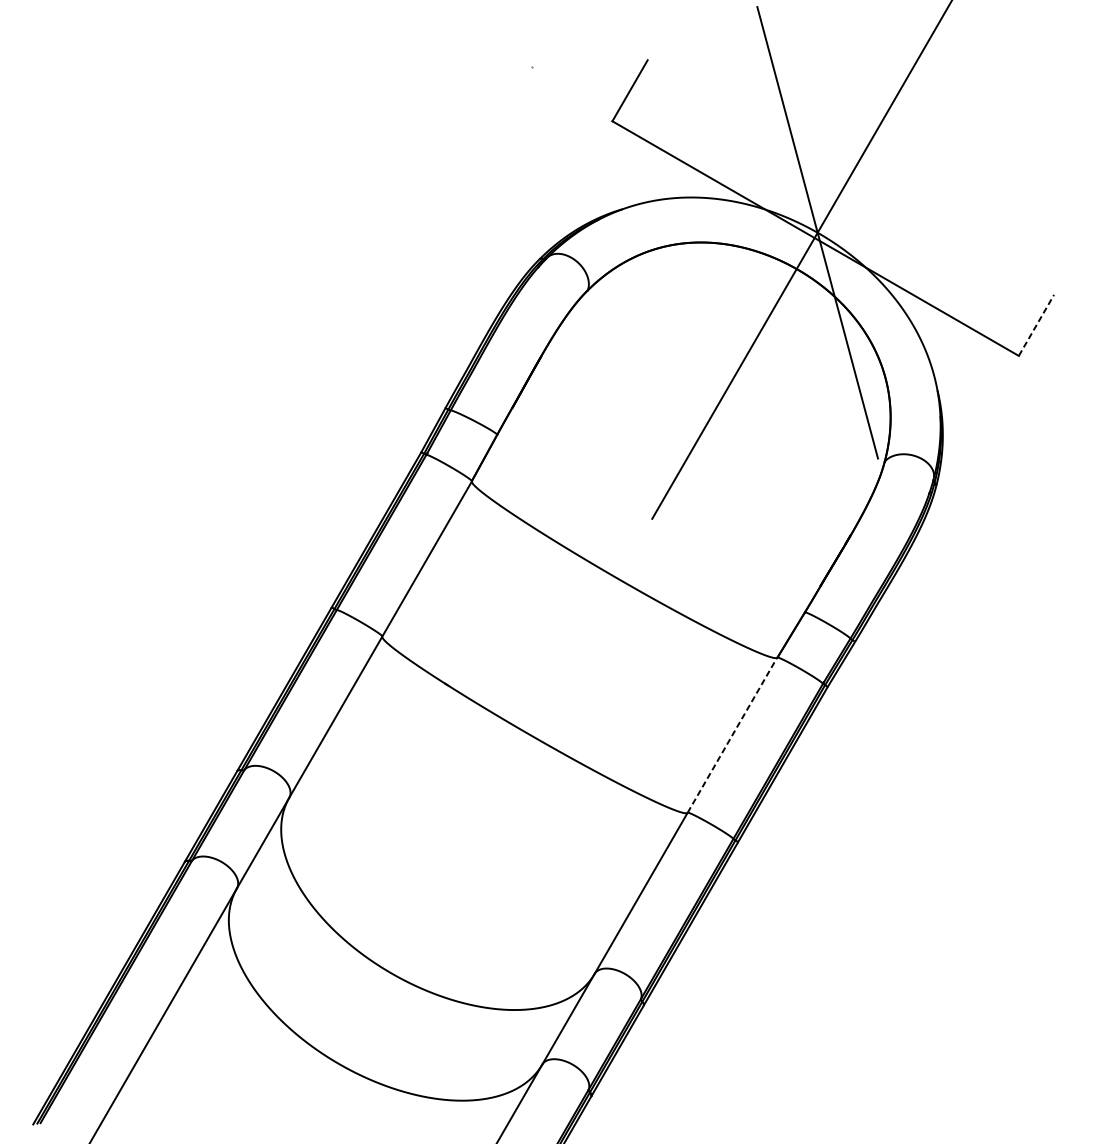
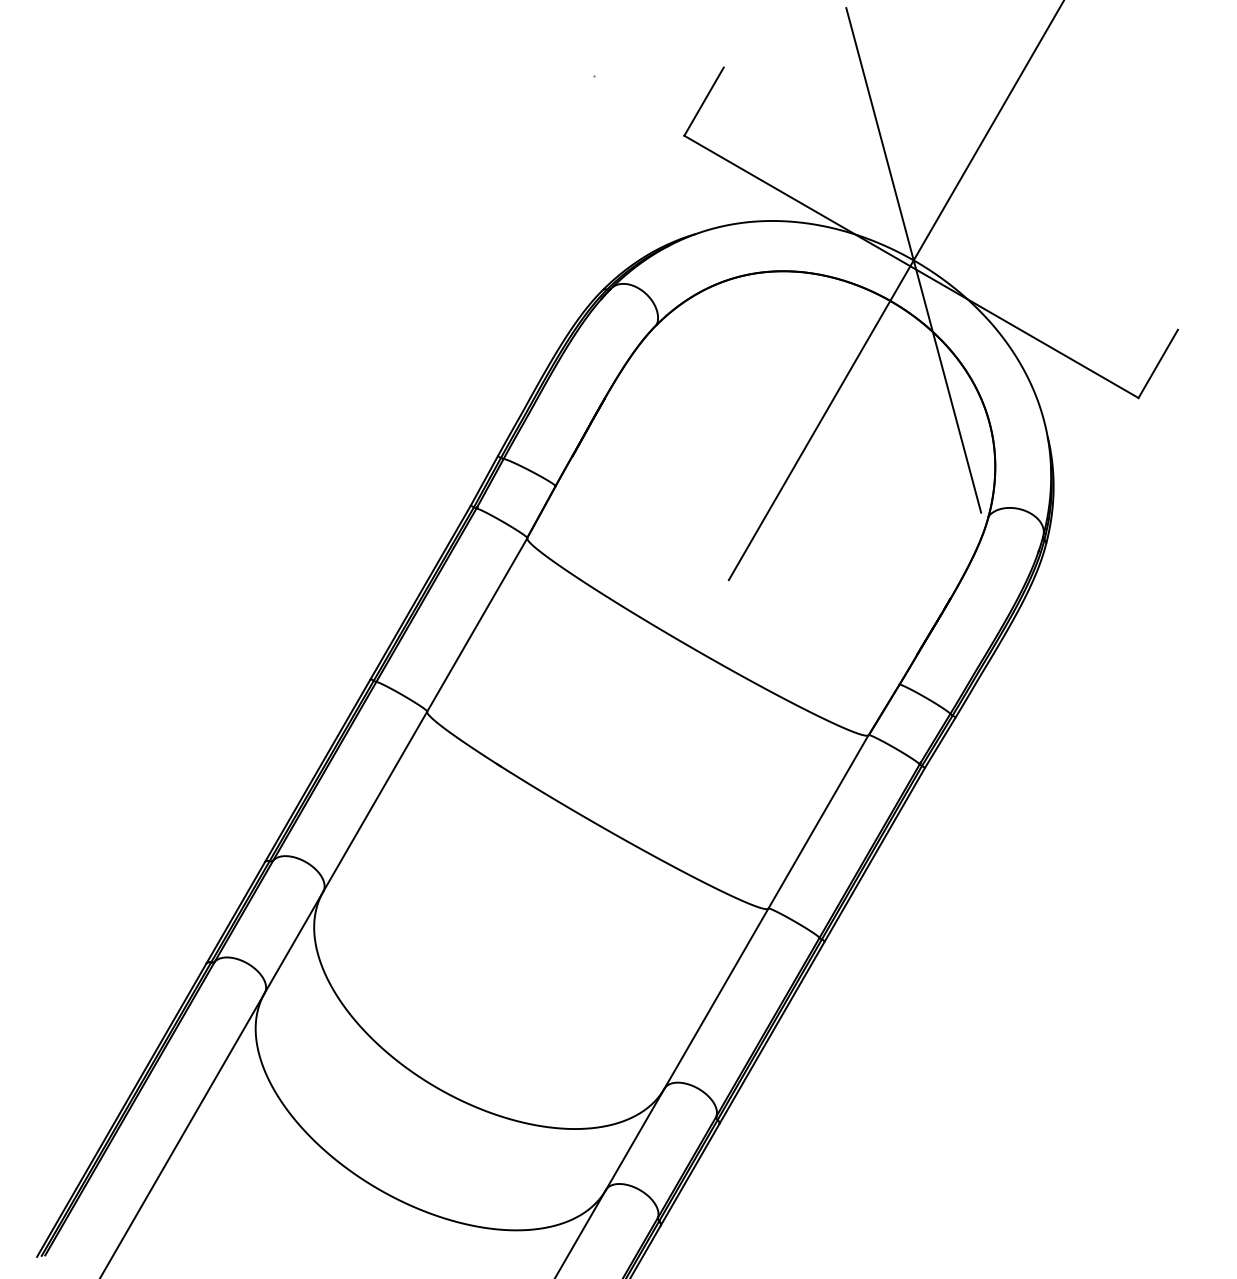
line: (1036, 325) -> (1158, 363), dashed -> solid
line: (732, 734) -> (818, 821), dashed -> solid

